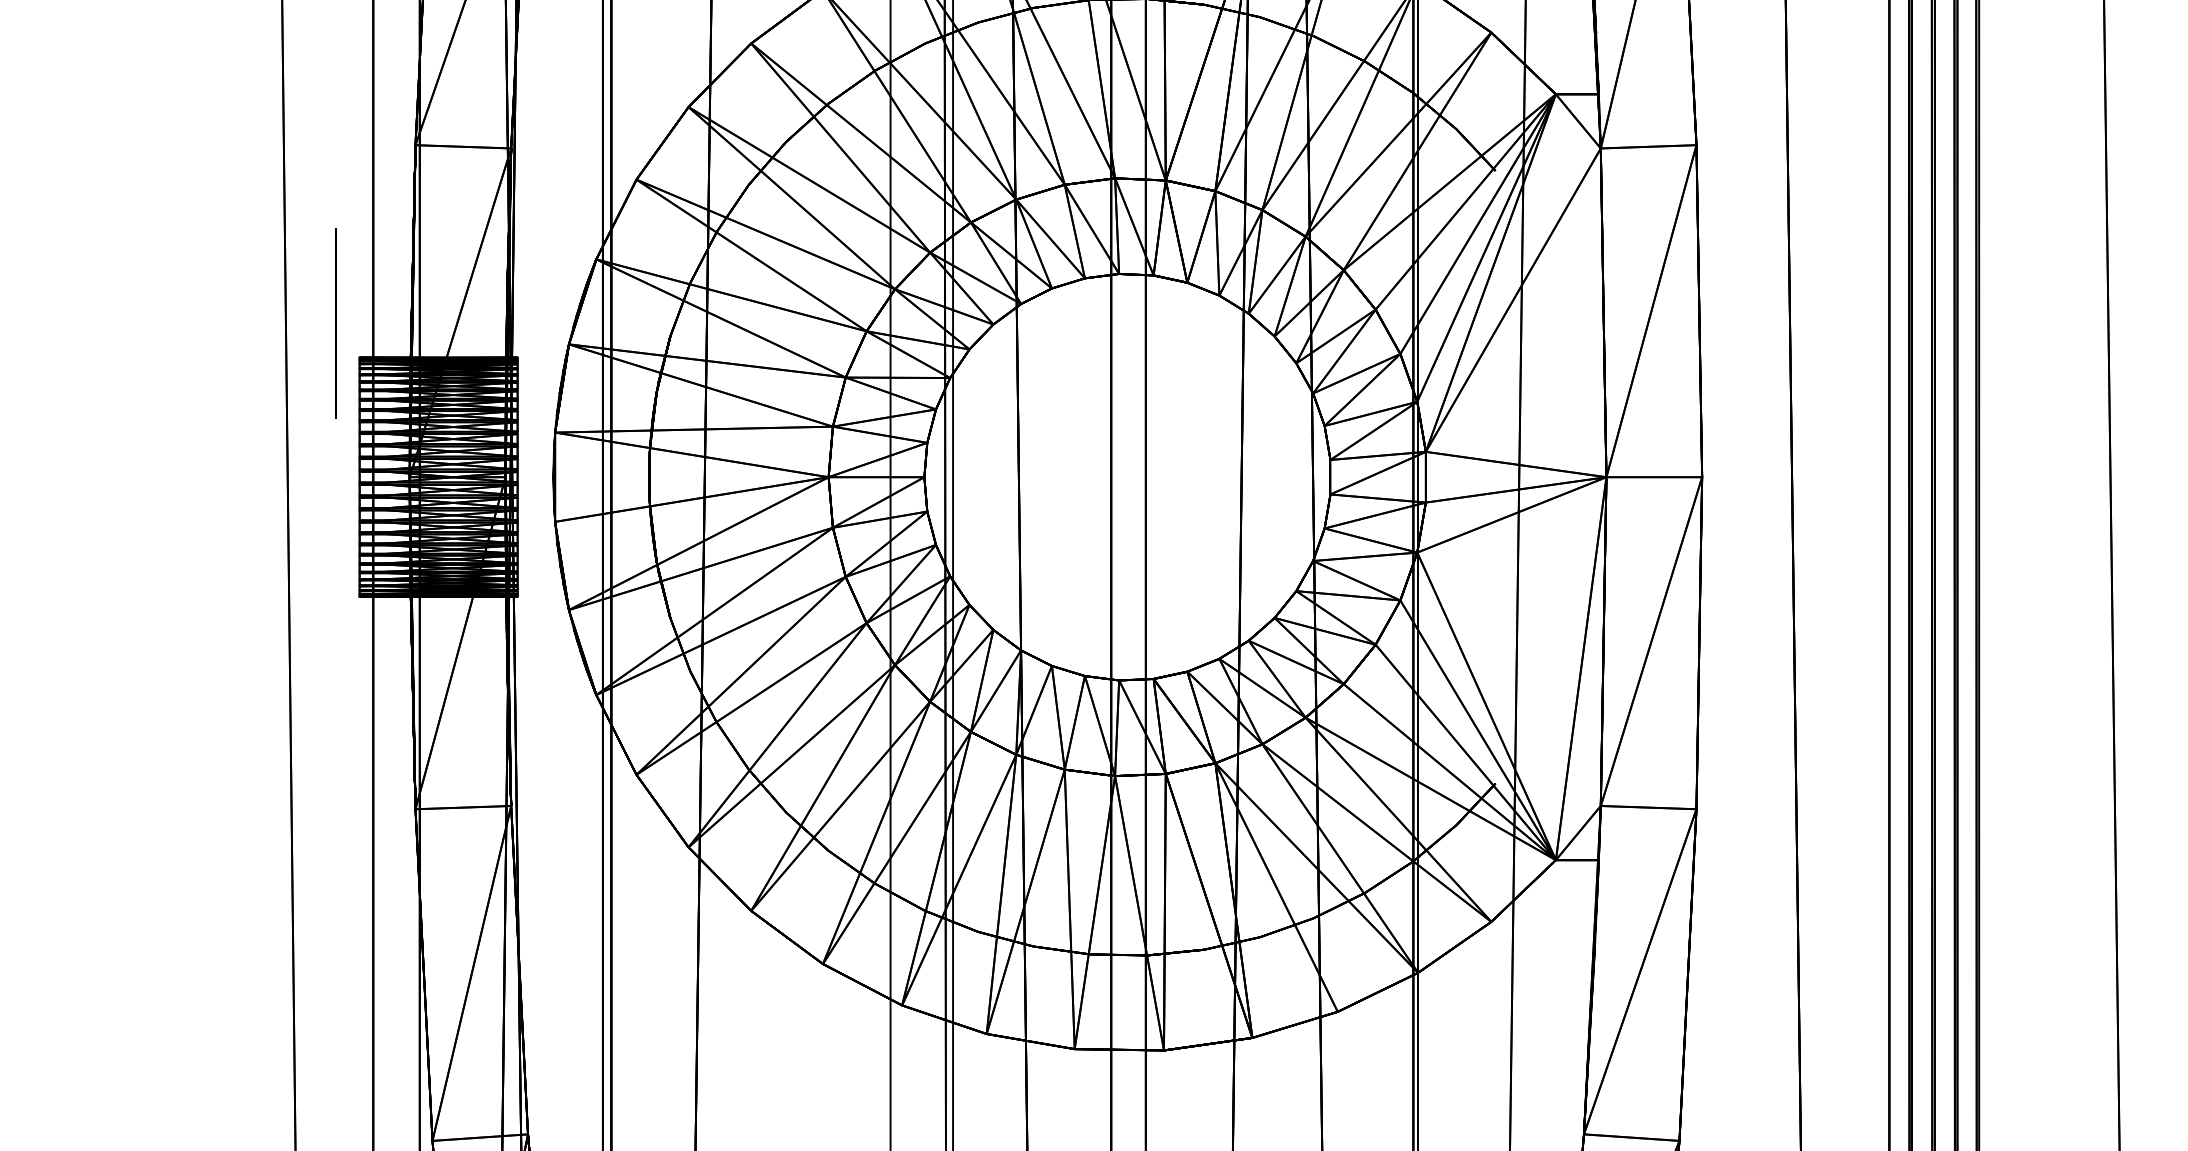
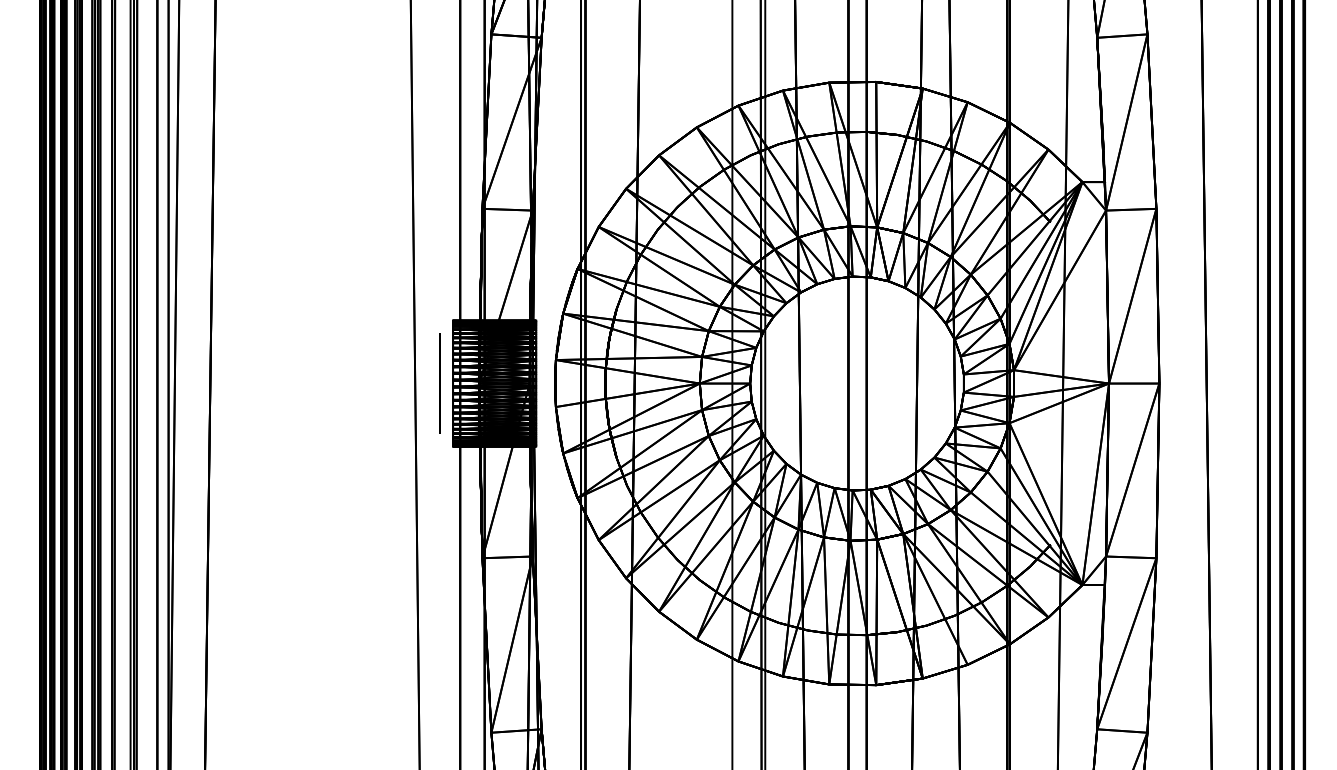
line: (333, 323) -> (439, 383), moved

